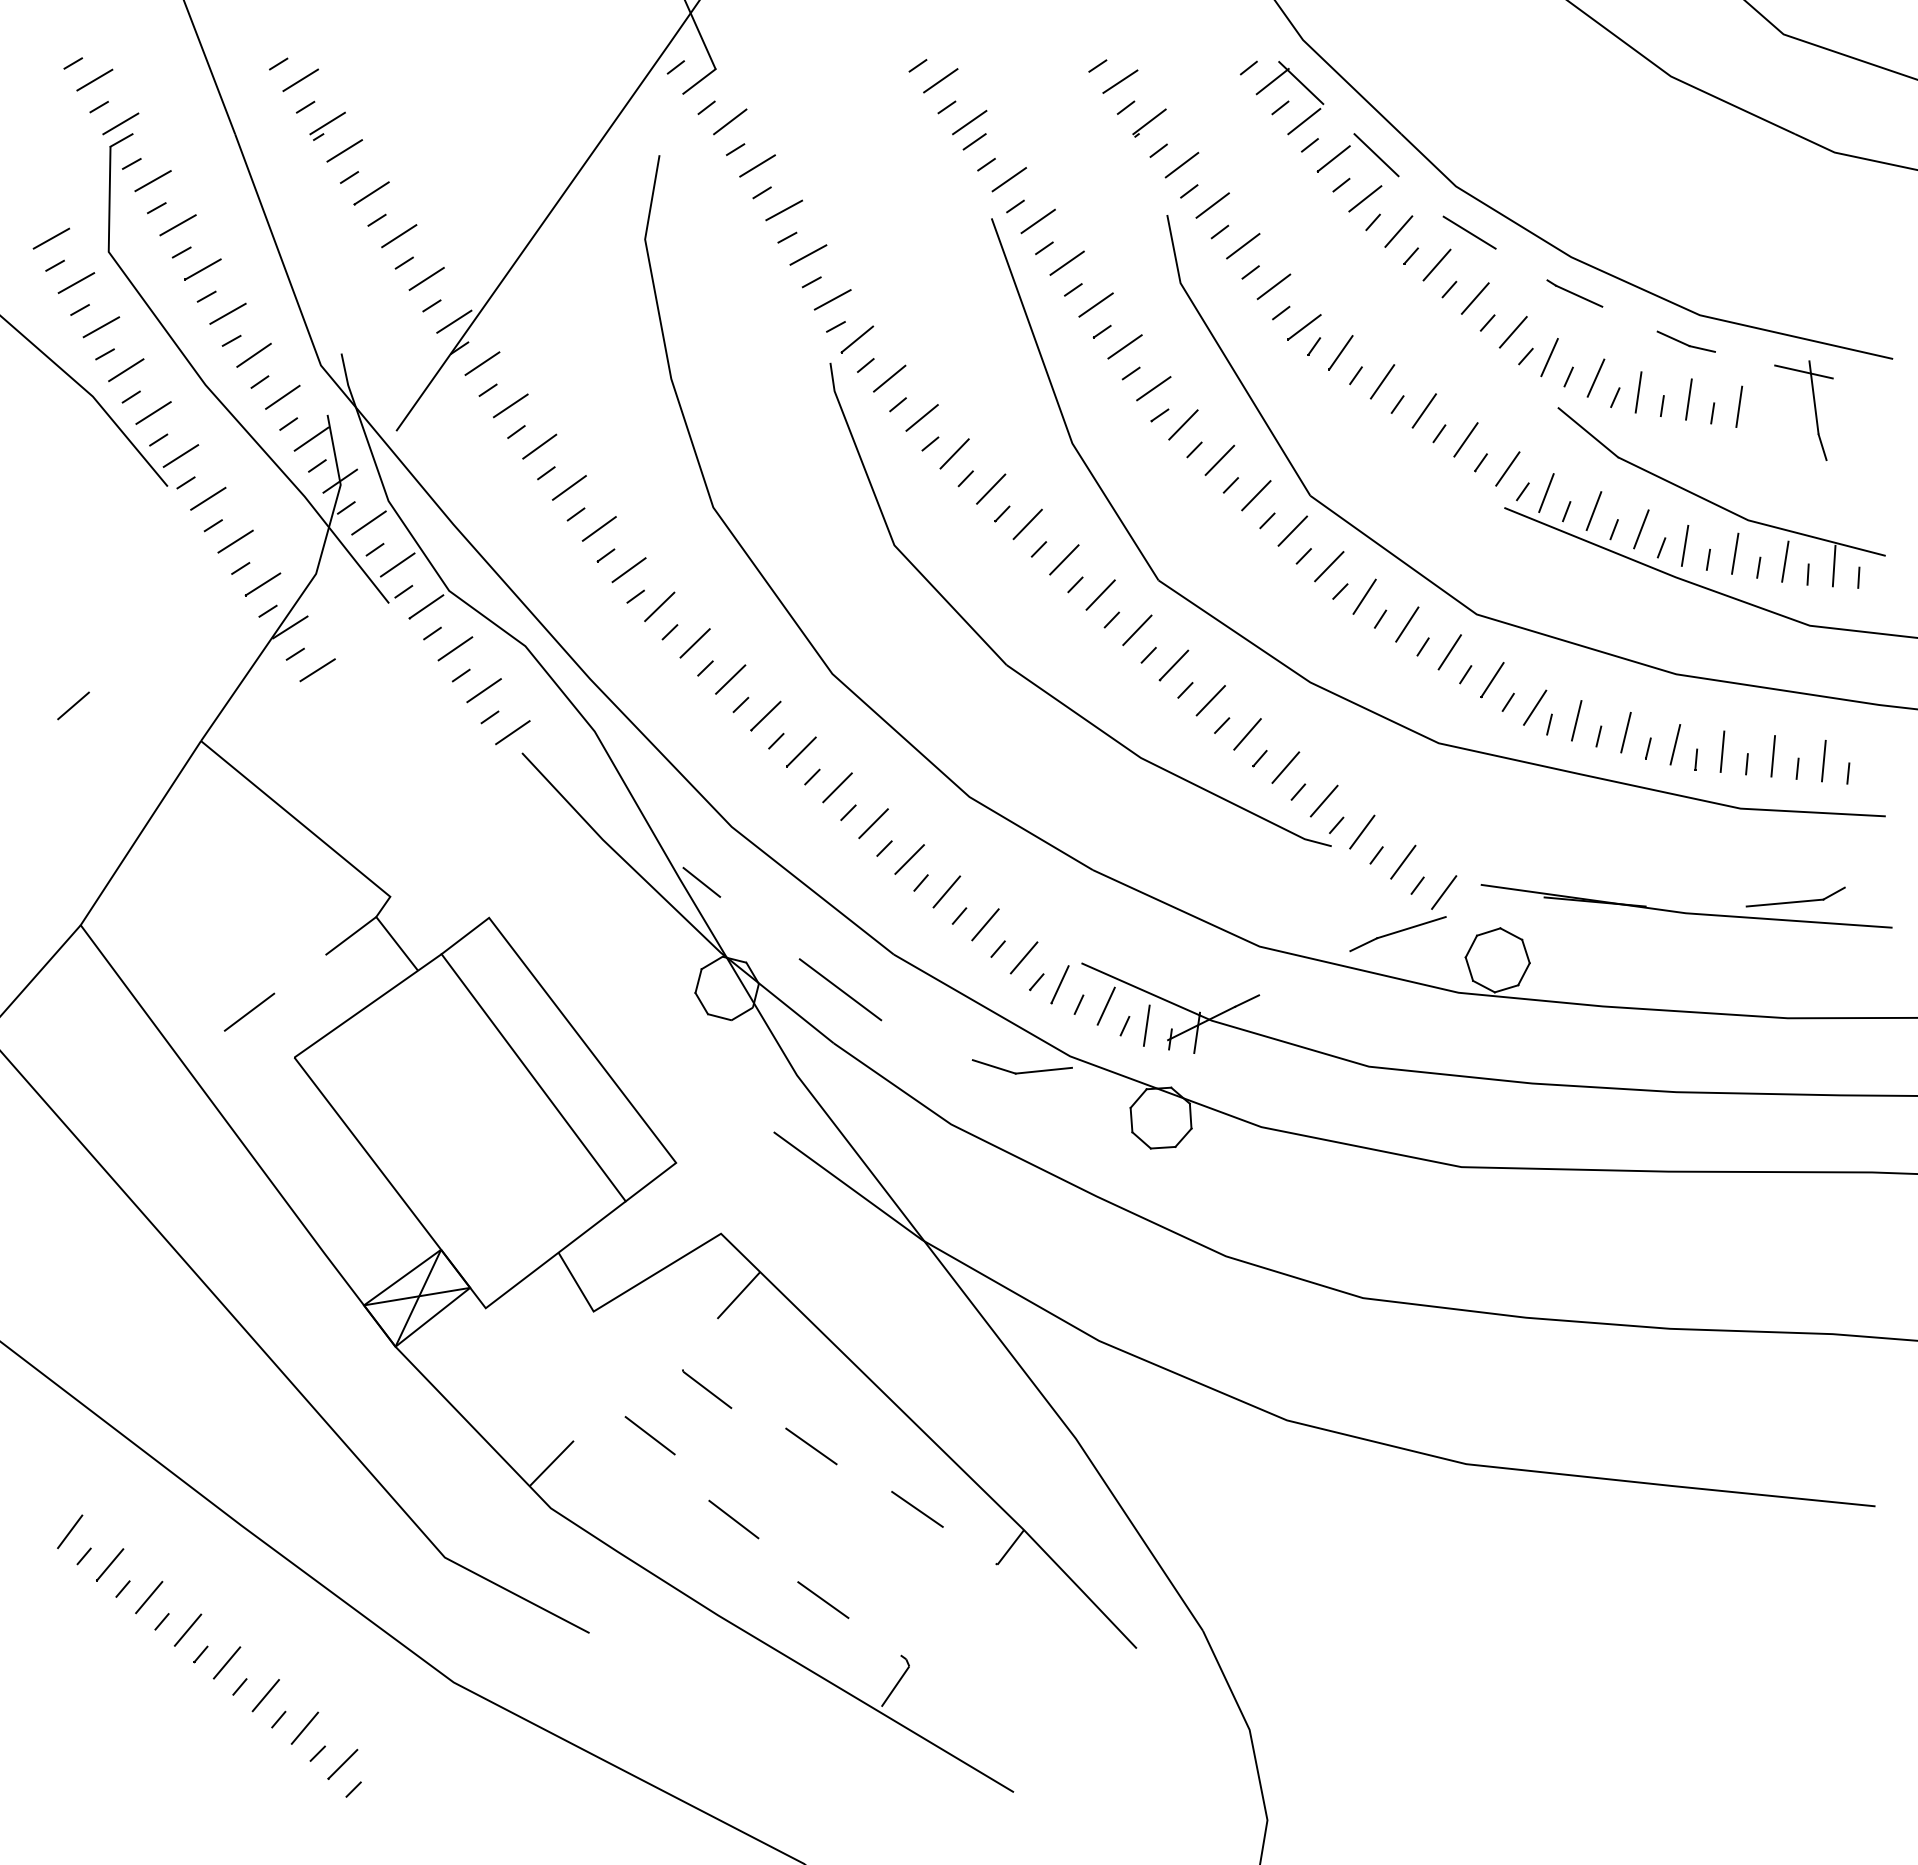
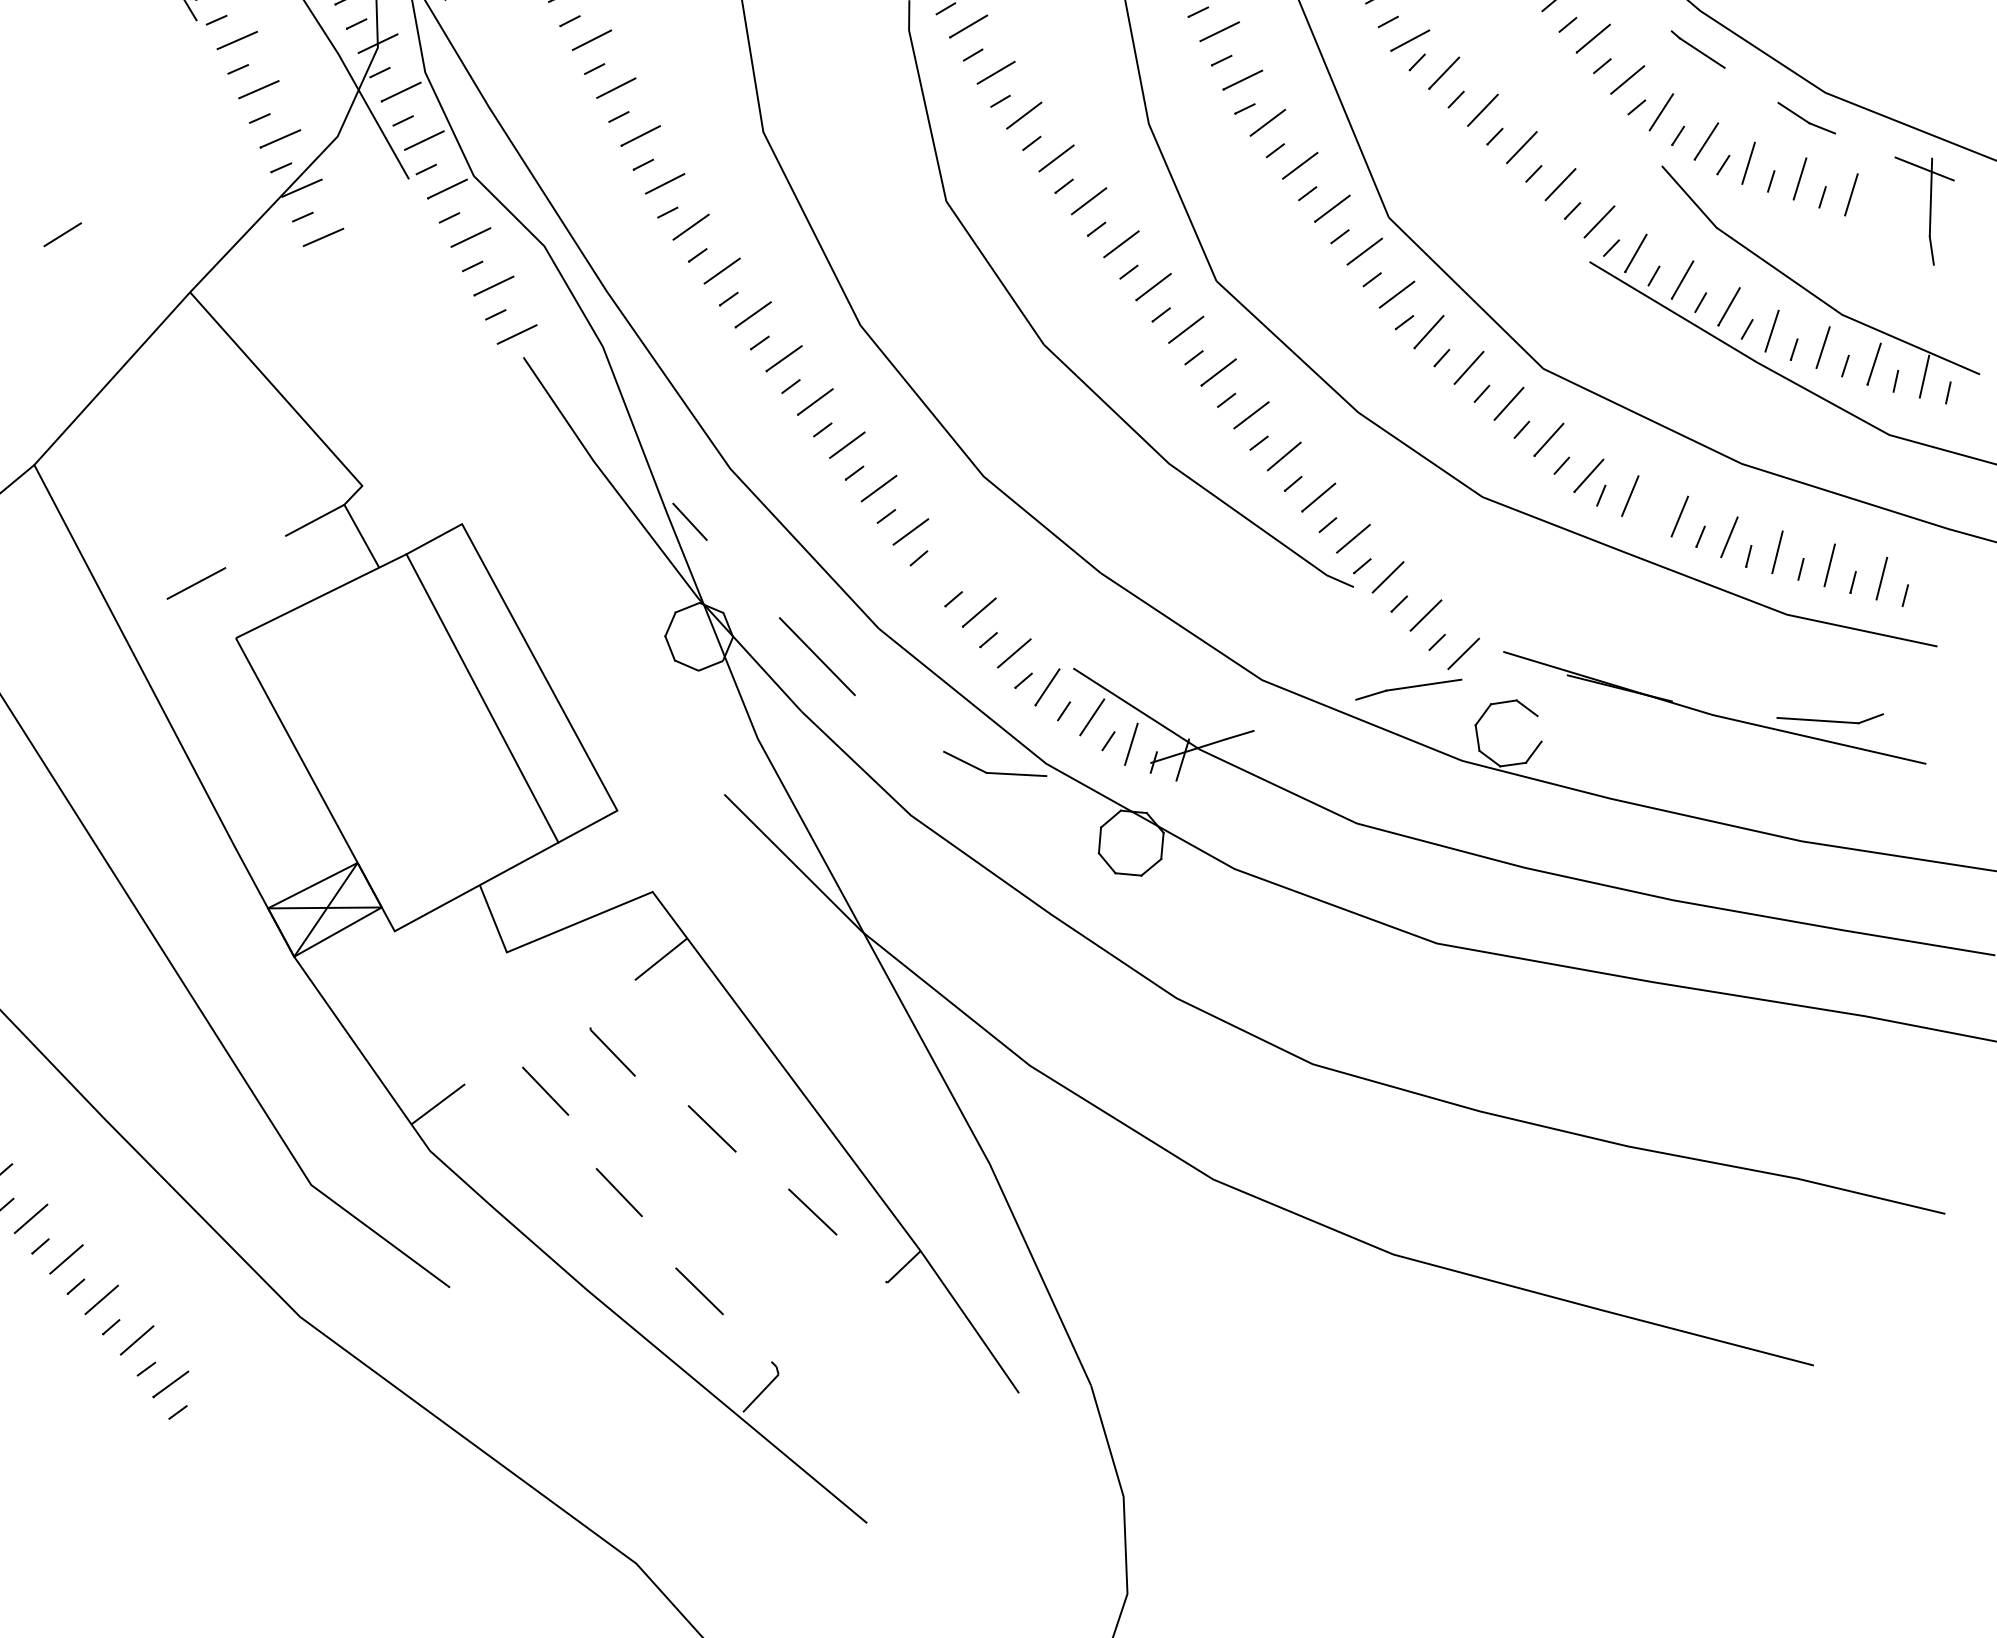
line: (1598, 736) -> (1650, 516), removed
line: (946, 891) -> (944, 571), removed
line: (1525, 951) -> (1539, 728), removed

